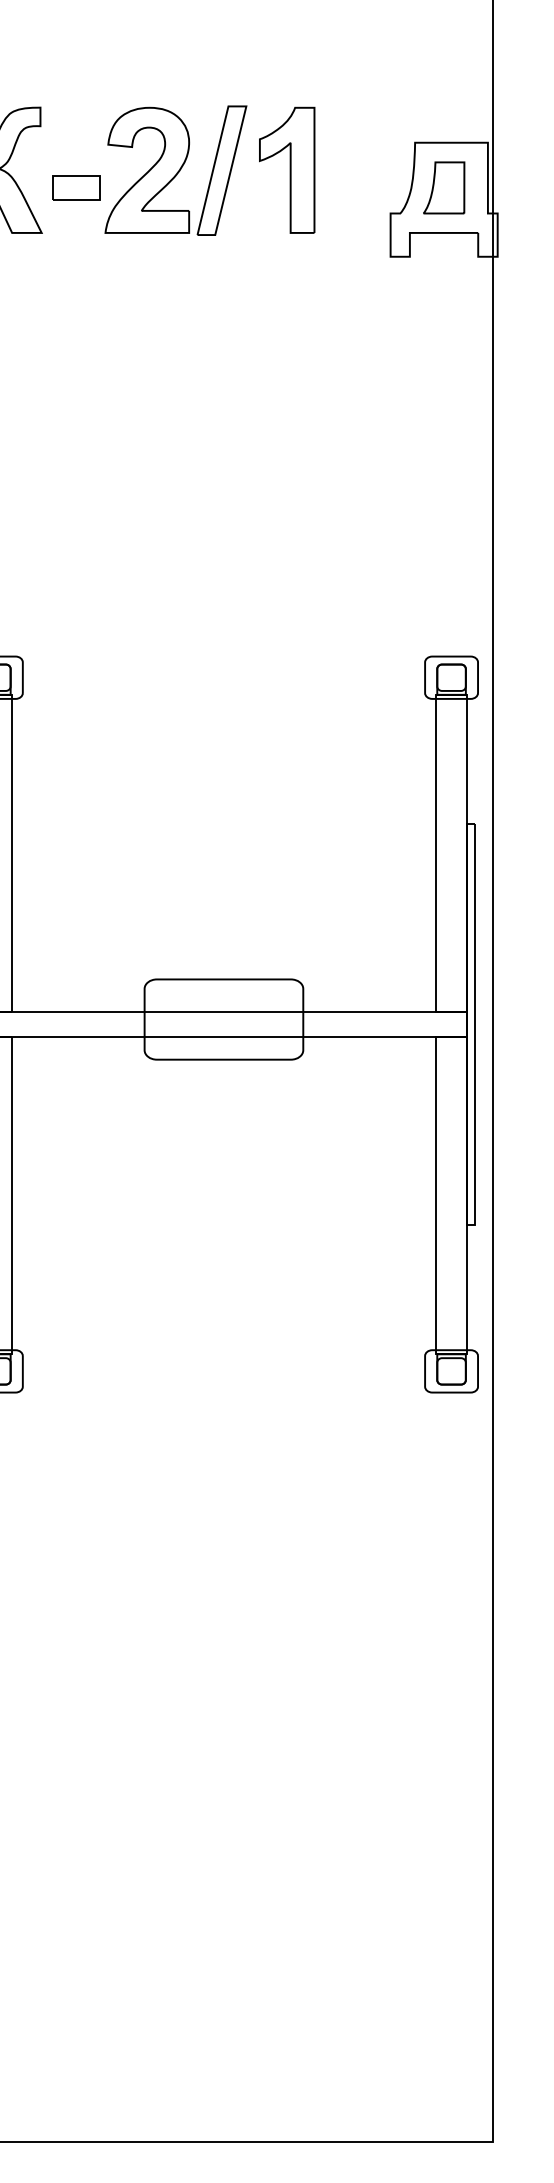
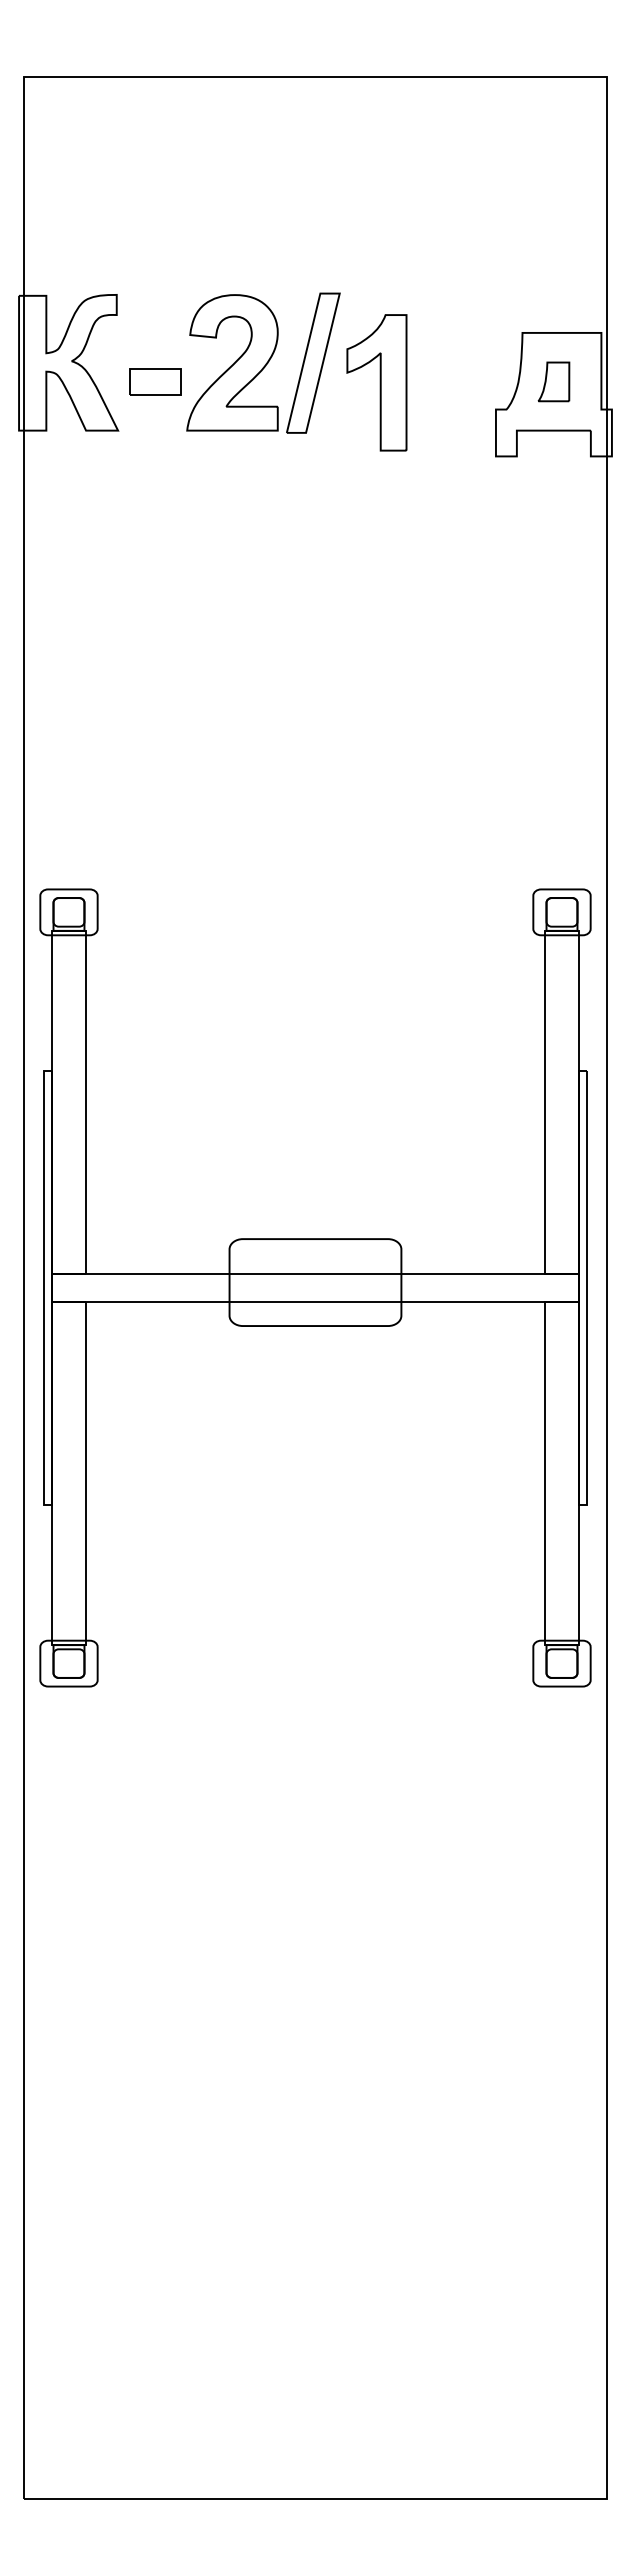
part: (286, 170) -> (376, 382), moved
part: (443, 187) -> (553, 381), size x0.7

